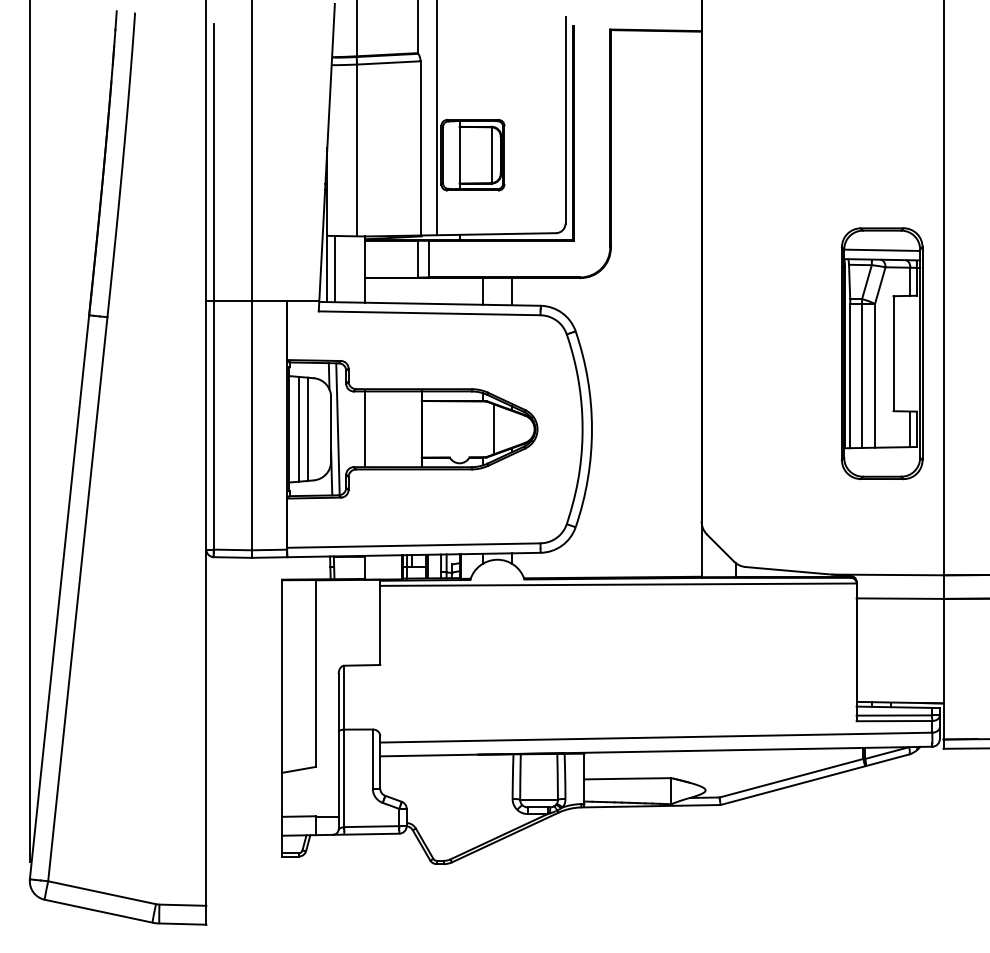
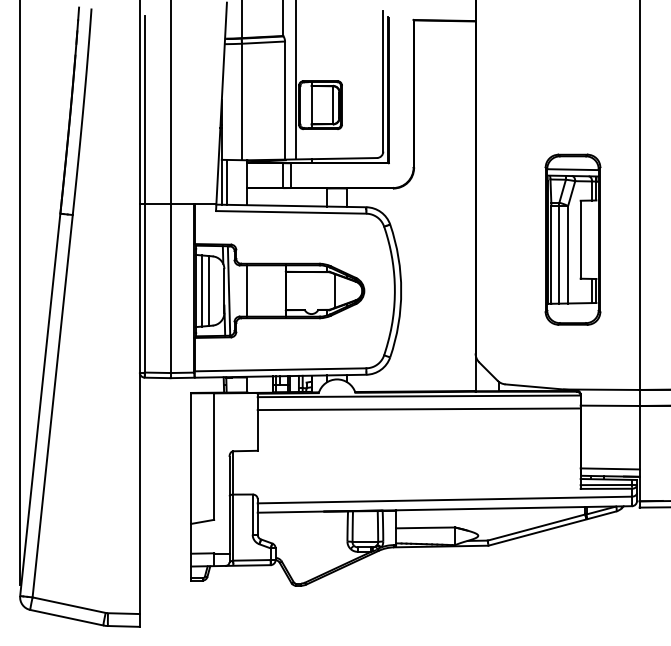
part: (881, 353) -> (572, 239), moved
line: (617, 604) -> (418, 409), added
line: (899, 691) -> (609, 468), added

